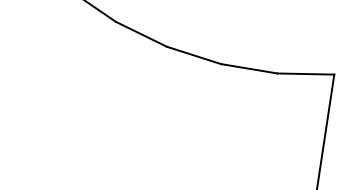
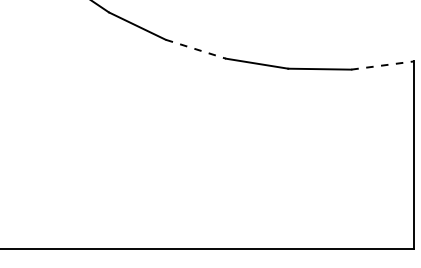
line: (141, 34) -> (195, 49), solid -> dashed
line: (305, 73) -> (382, 65), solid -> dashed

